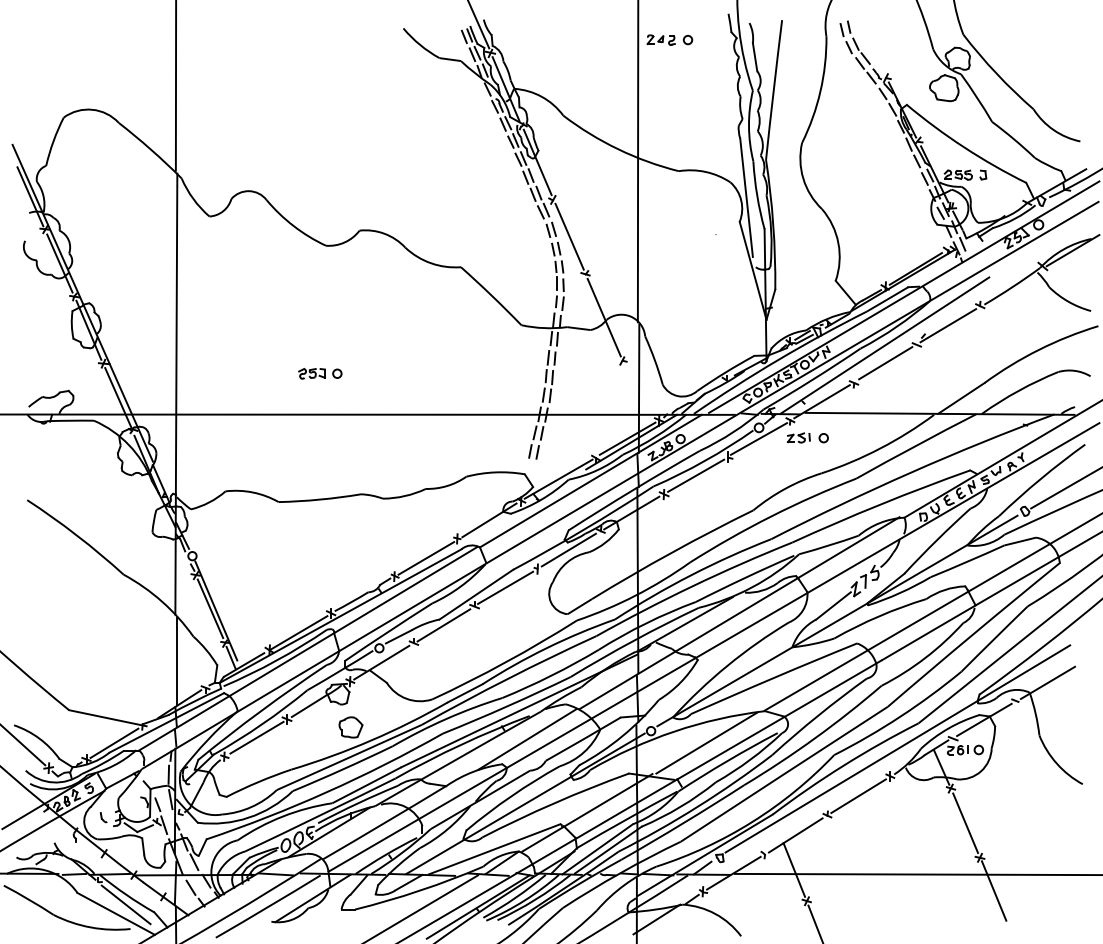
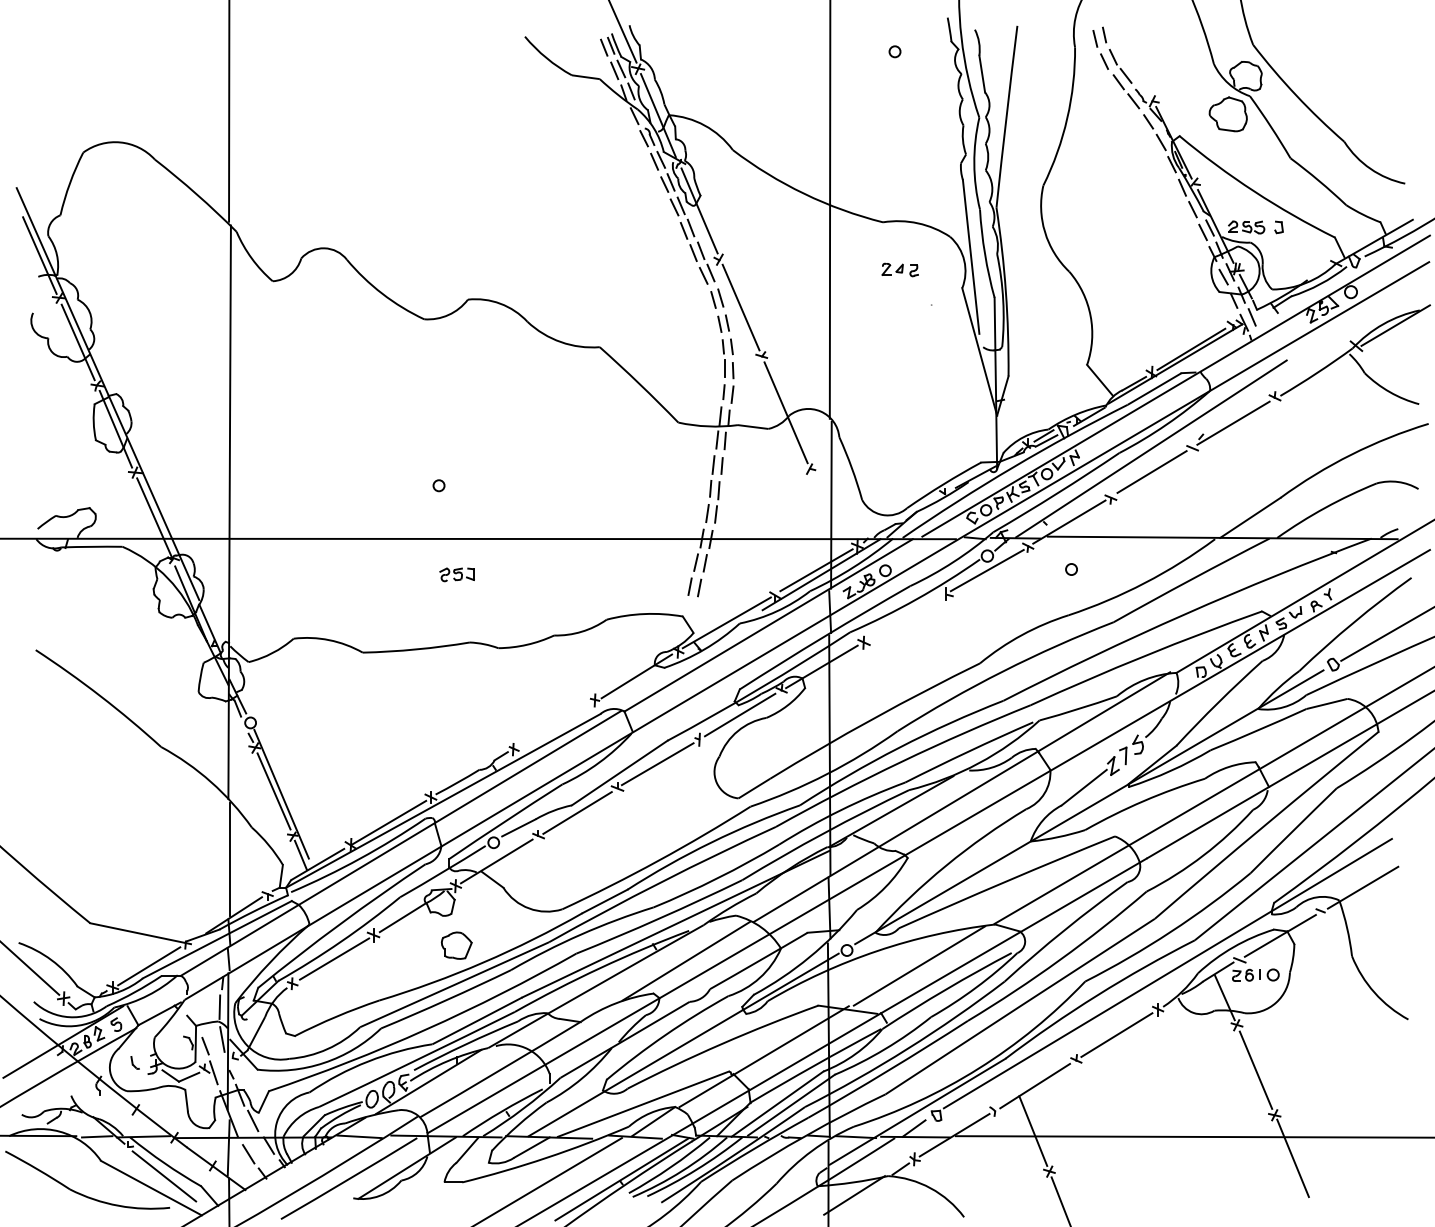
part: (660, 39) -> (899, 269), moved
part: (311, 373) -> (456, 574), moved
part: (799, 438) -> (1039, 569), removed
line: (696, 475) -> (905, 618), removed
line: (426, 558) -> (554, 725), removed

